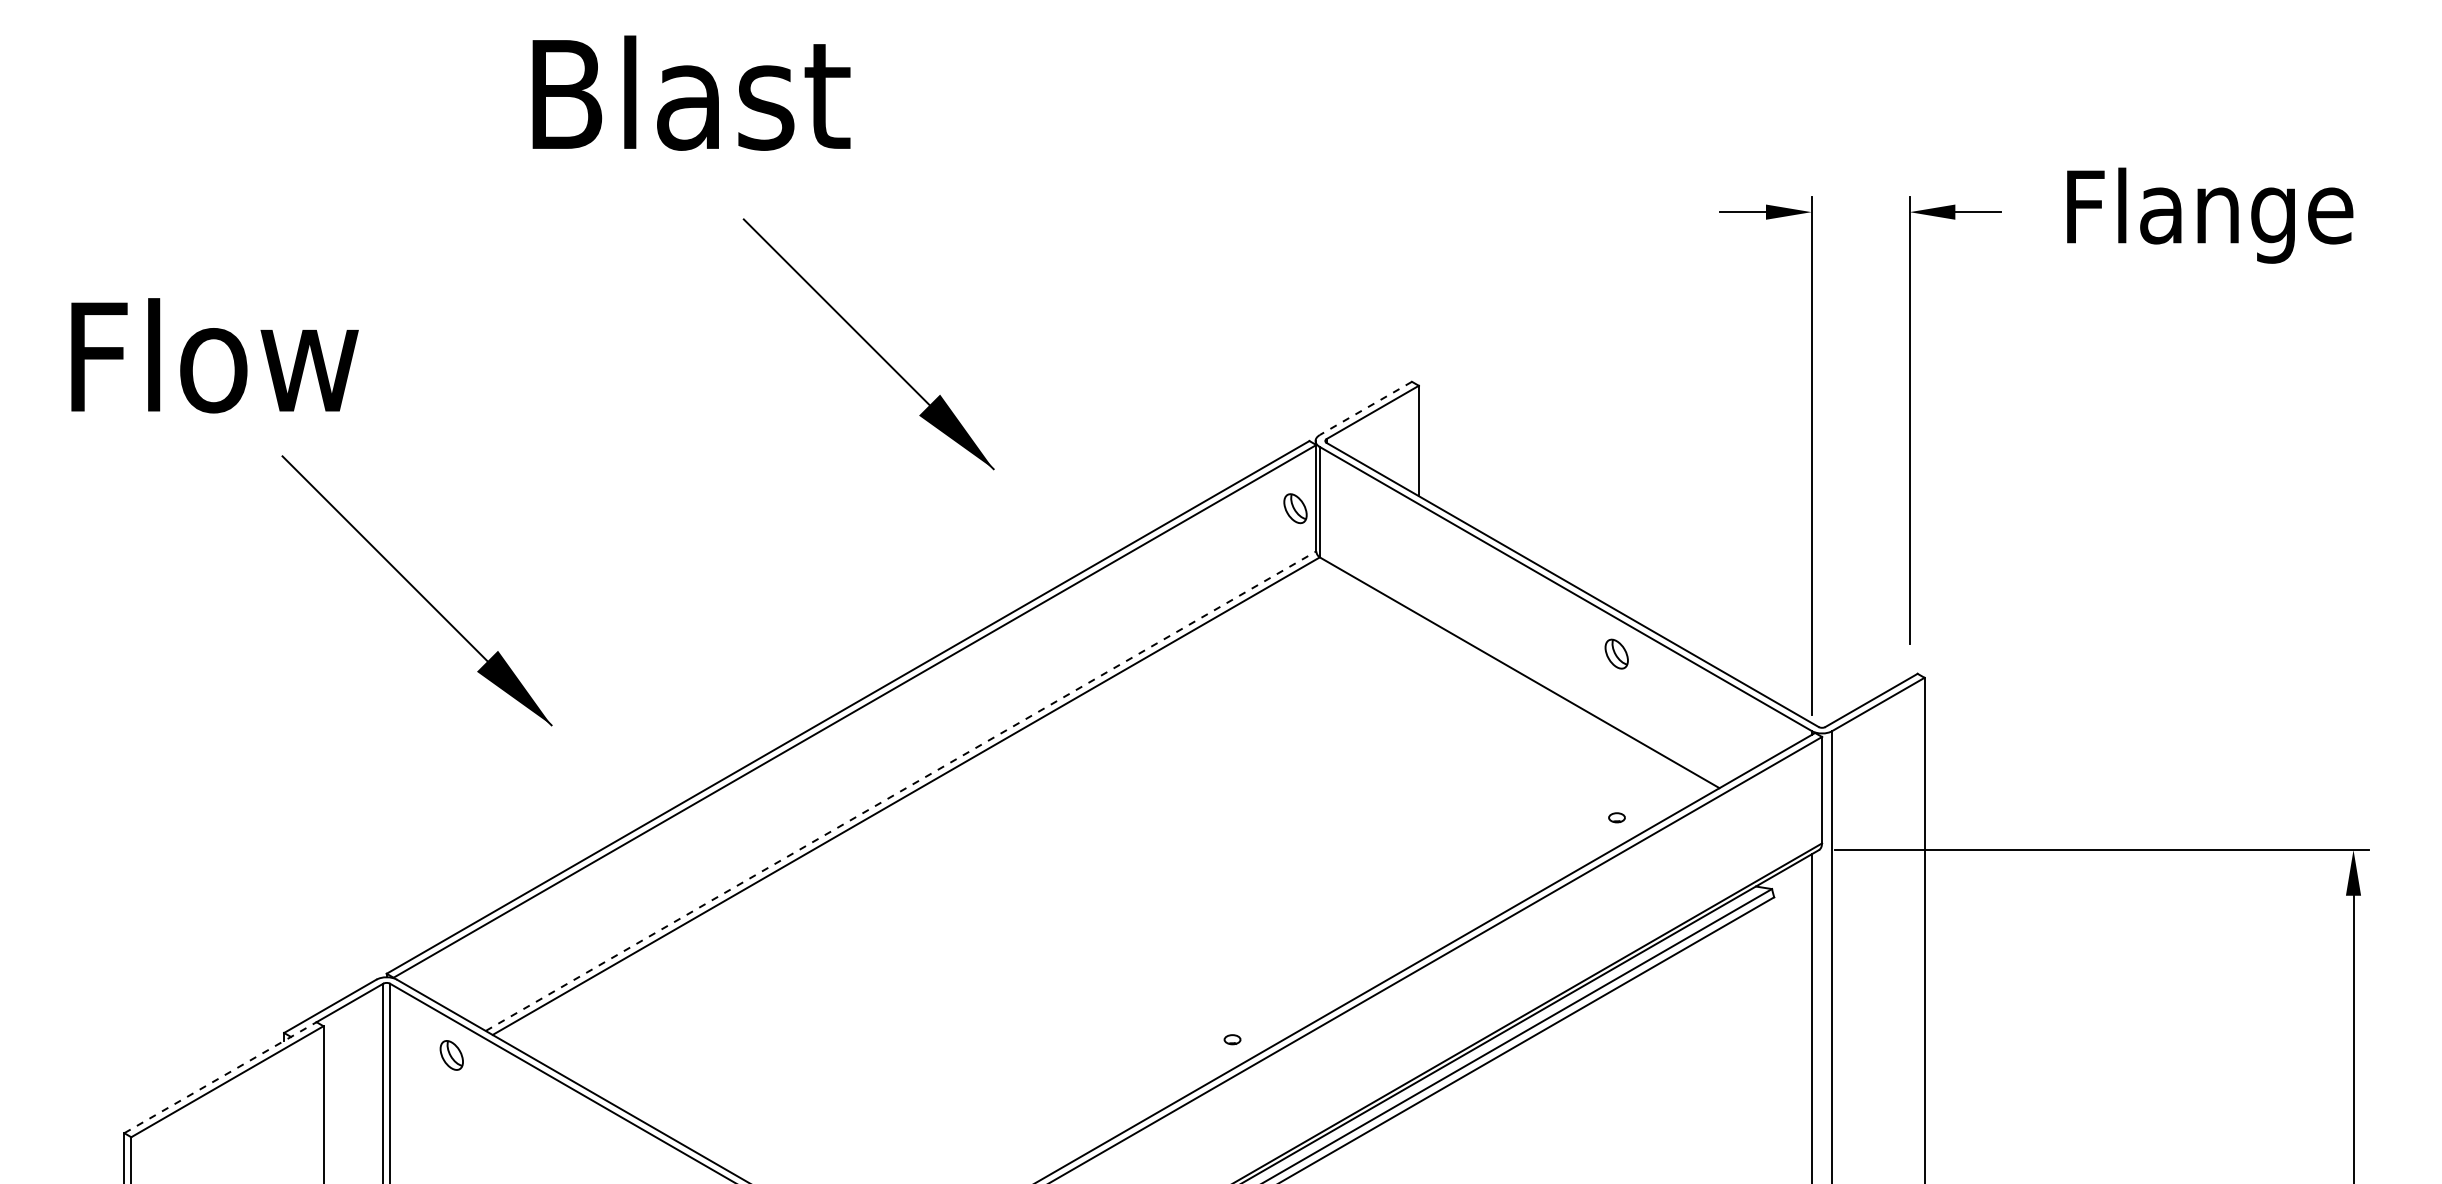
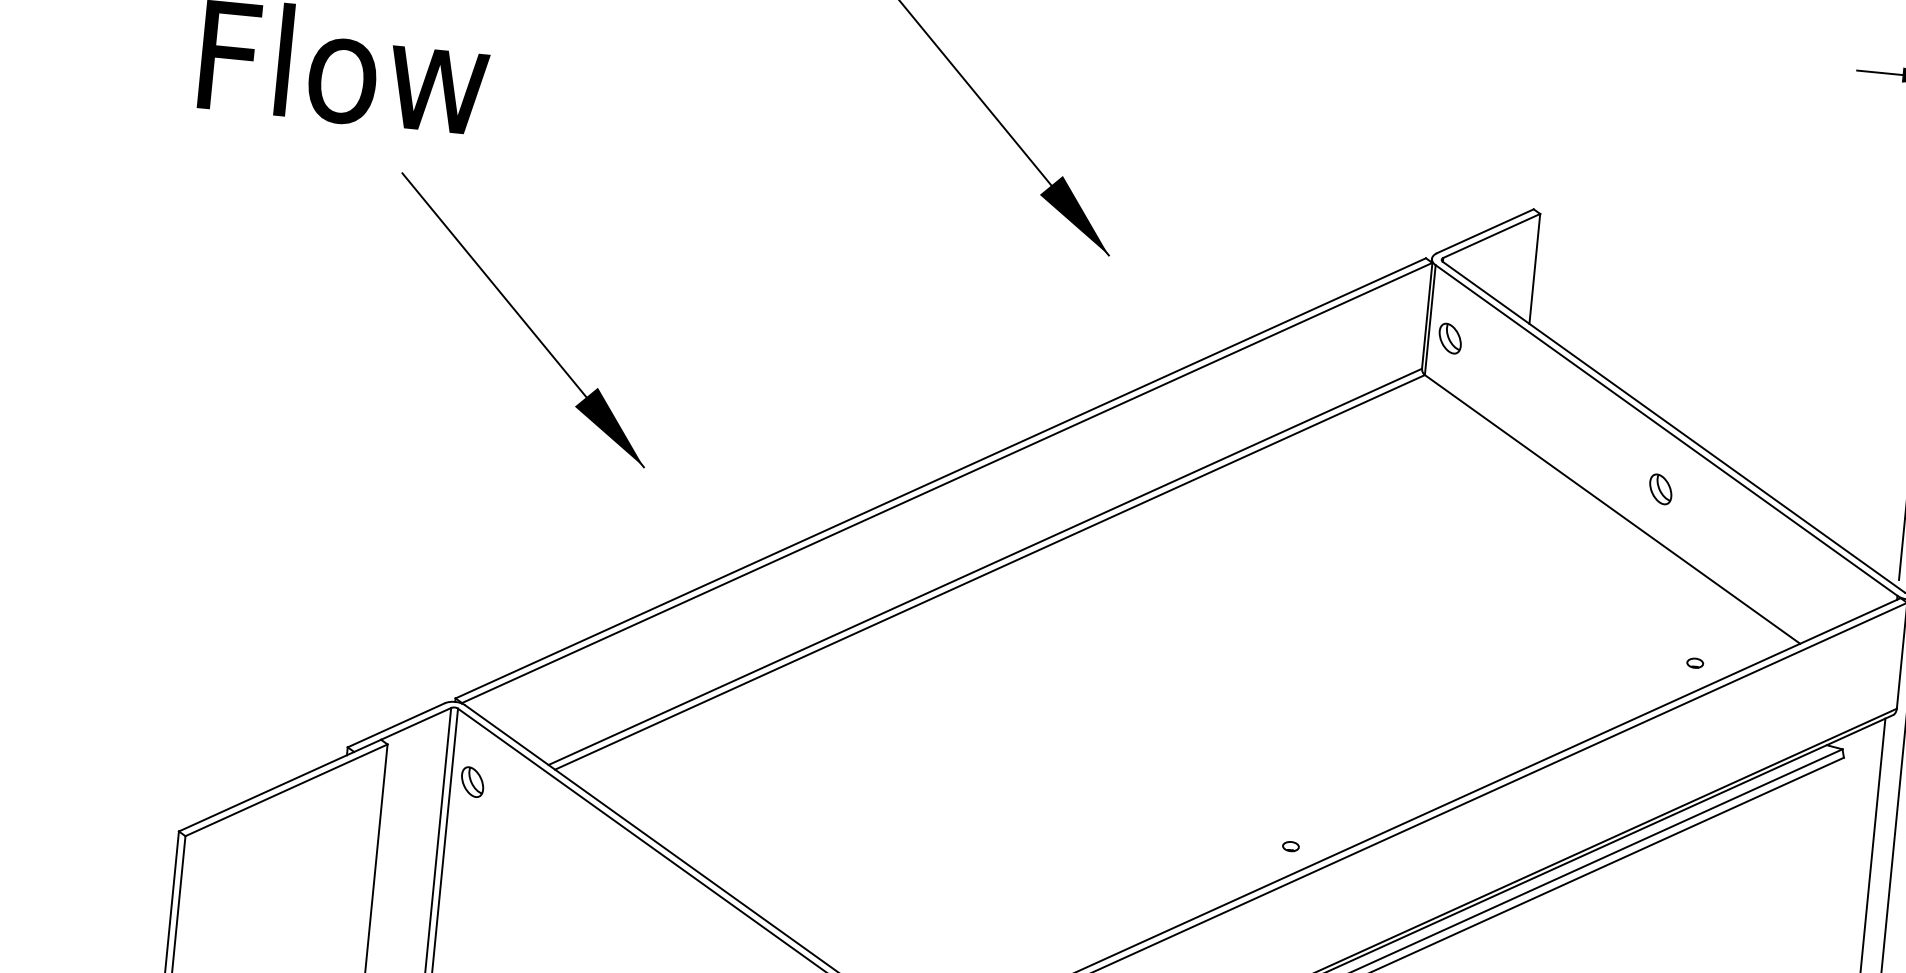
line: (1365, 408) -> (1484, 231), dashed -> solid
part: (1295, 508) -> (1450, 338), moved
part: (1616, 653) -> (1660, 488), moved
line: (901, 791) -> (985, 567), dashed -> solid
part: (451, 1055) -> (472, 782), moved
line: (220, 1077) -> (280, 785), dashed -> solid

